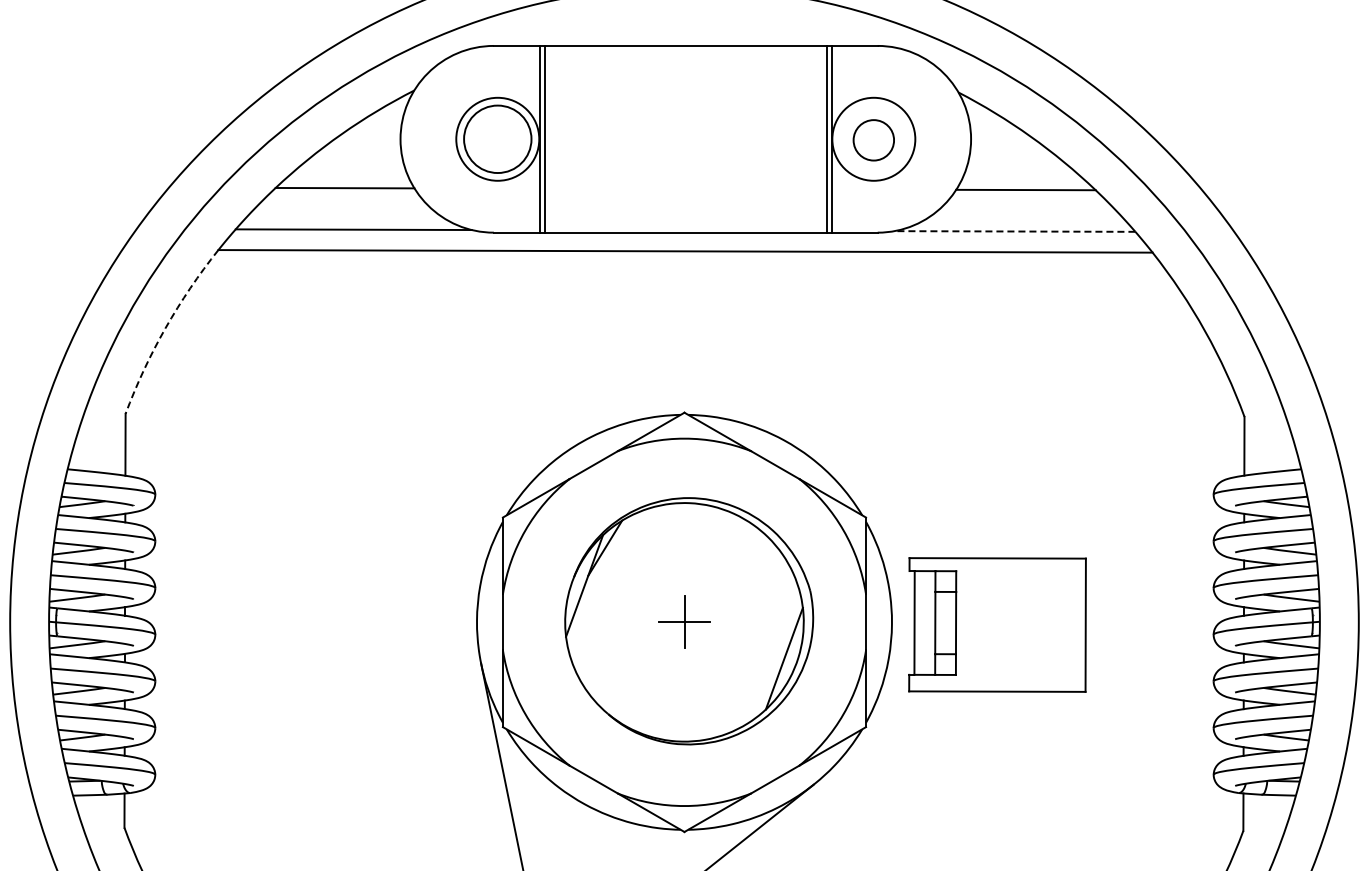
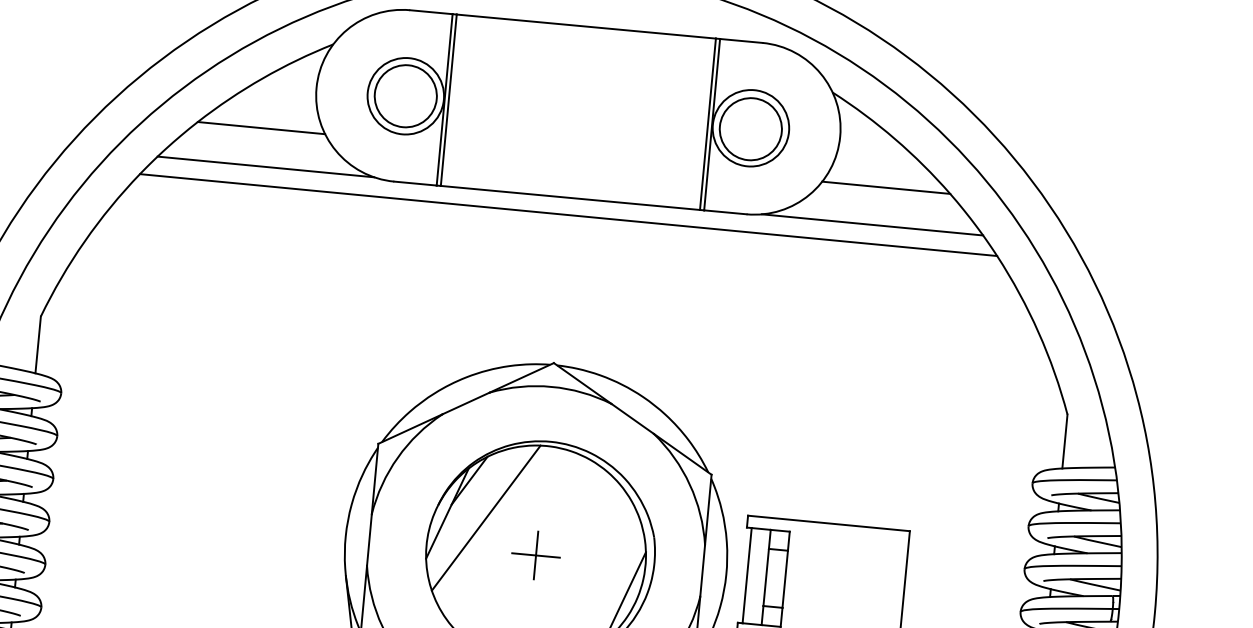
circle: (873, 140) -> (750, 129), size x1.67
line: (1014, 231) -> (872, 224), dashed -> solid
arc: (165, 328) -> (84, 241), dashed -> solid
line: (626, 586) -> (485, 517), added

